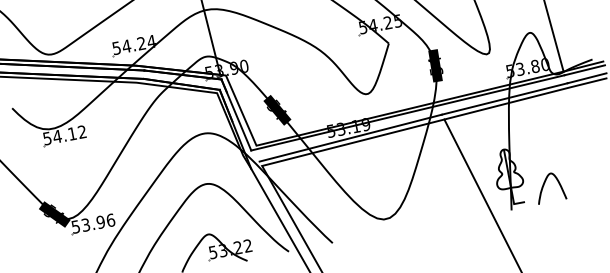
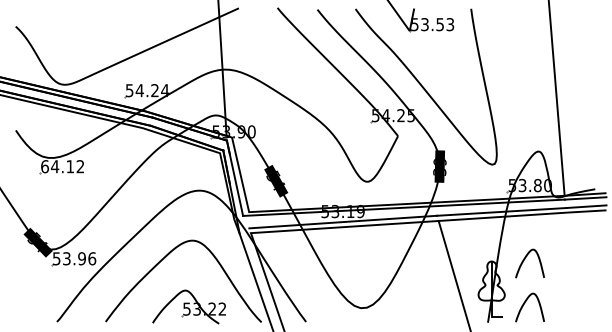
text: (435, 66) -> (439, 167), 54 -> 39
text: (46, 138) -> (44, 166), 54.12 -> 64.12
curve: (536, 141) -> (525, 259), added

